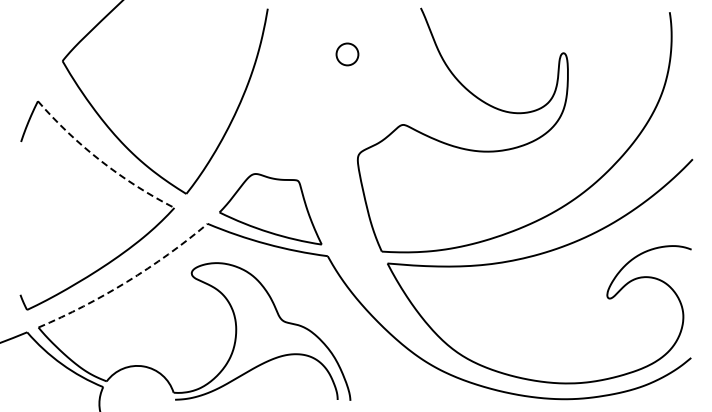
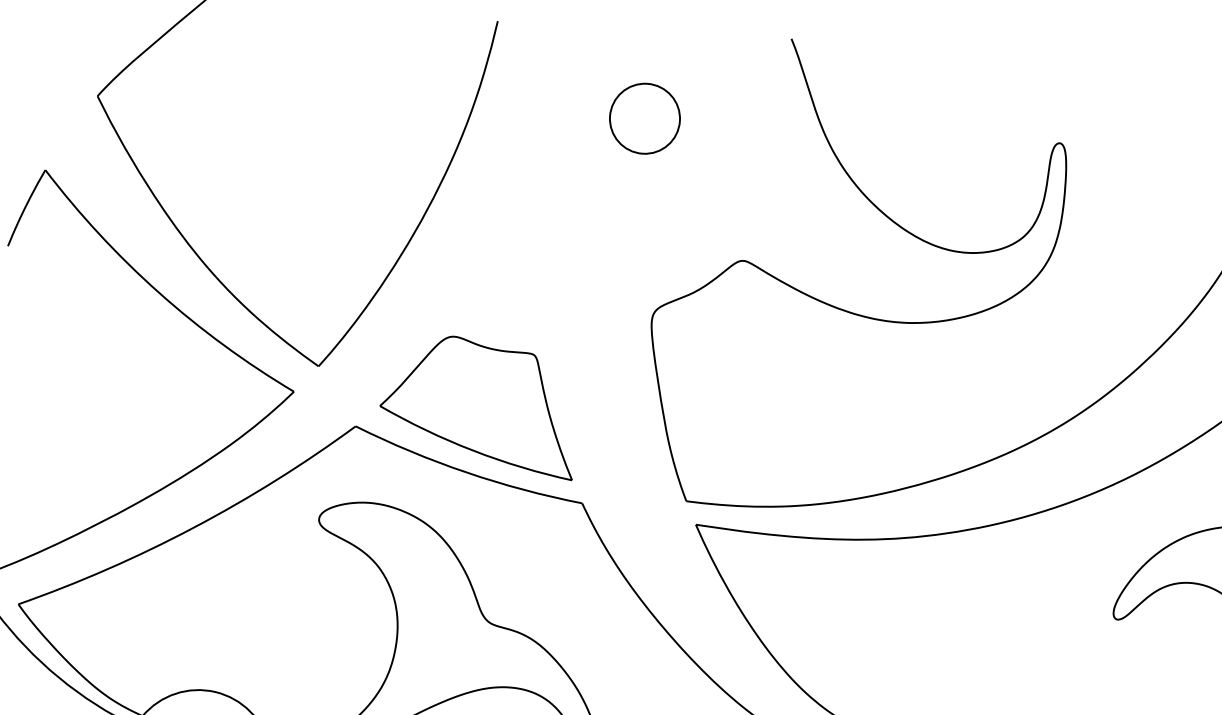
circle: (347, 54) -> (645, 118), size x1.67
arc: (101, 161) -> (159, 293), dashed -> solid
arc: (126, 281) -> (192, 526), dashed -> solid

